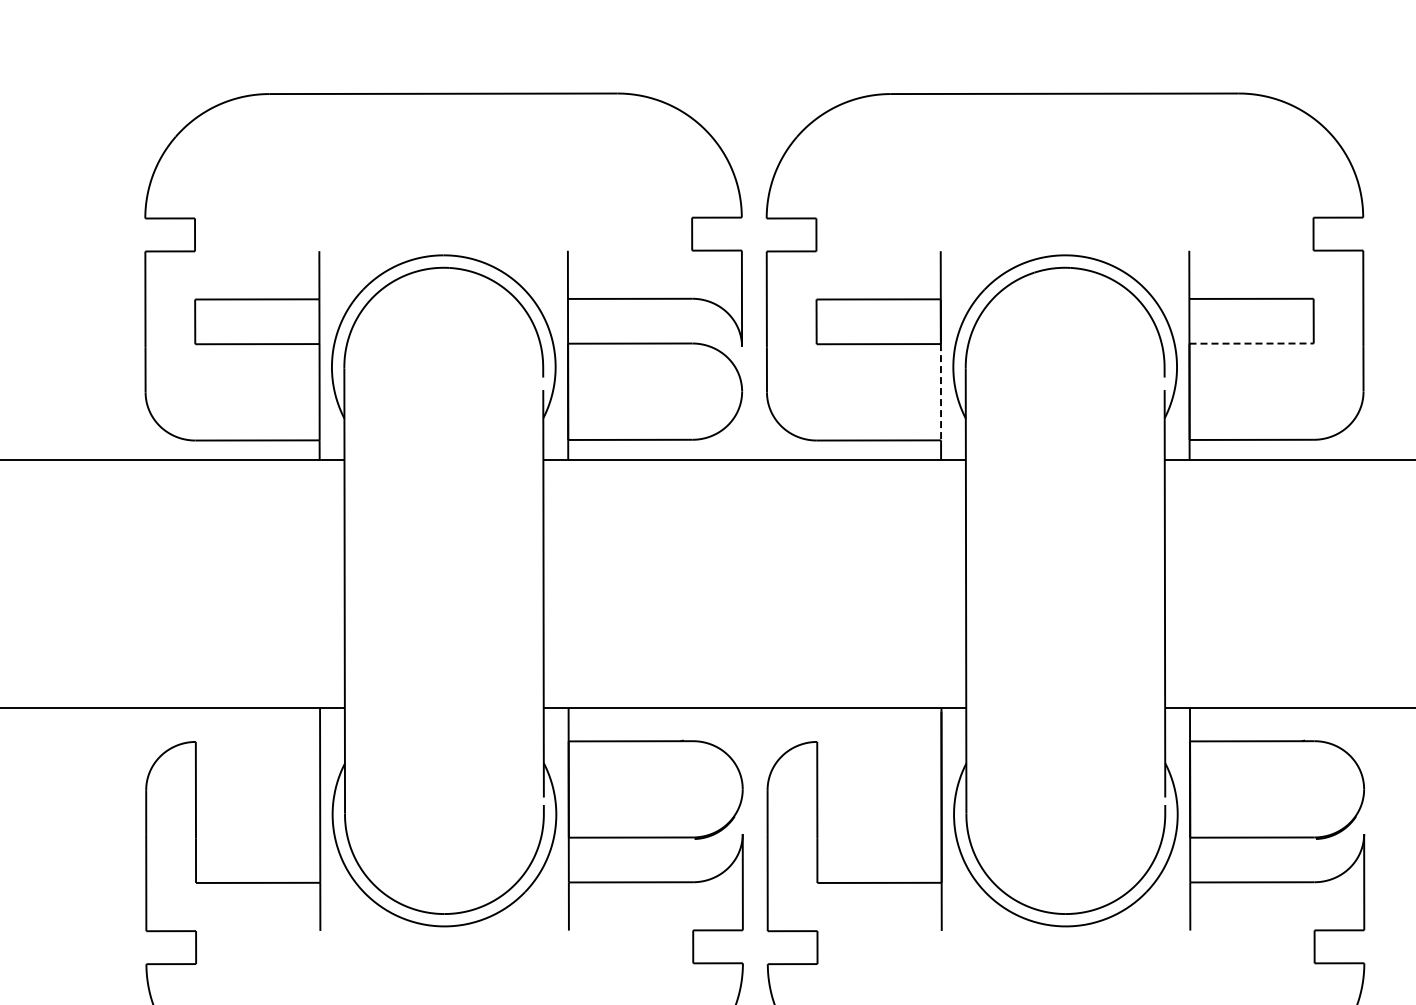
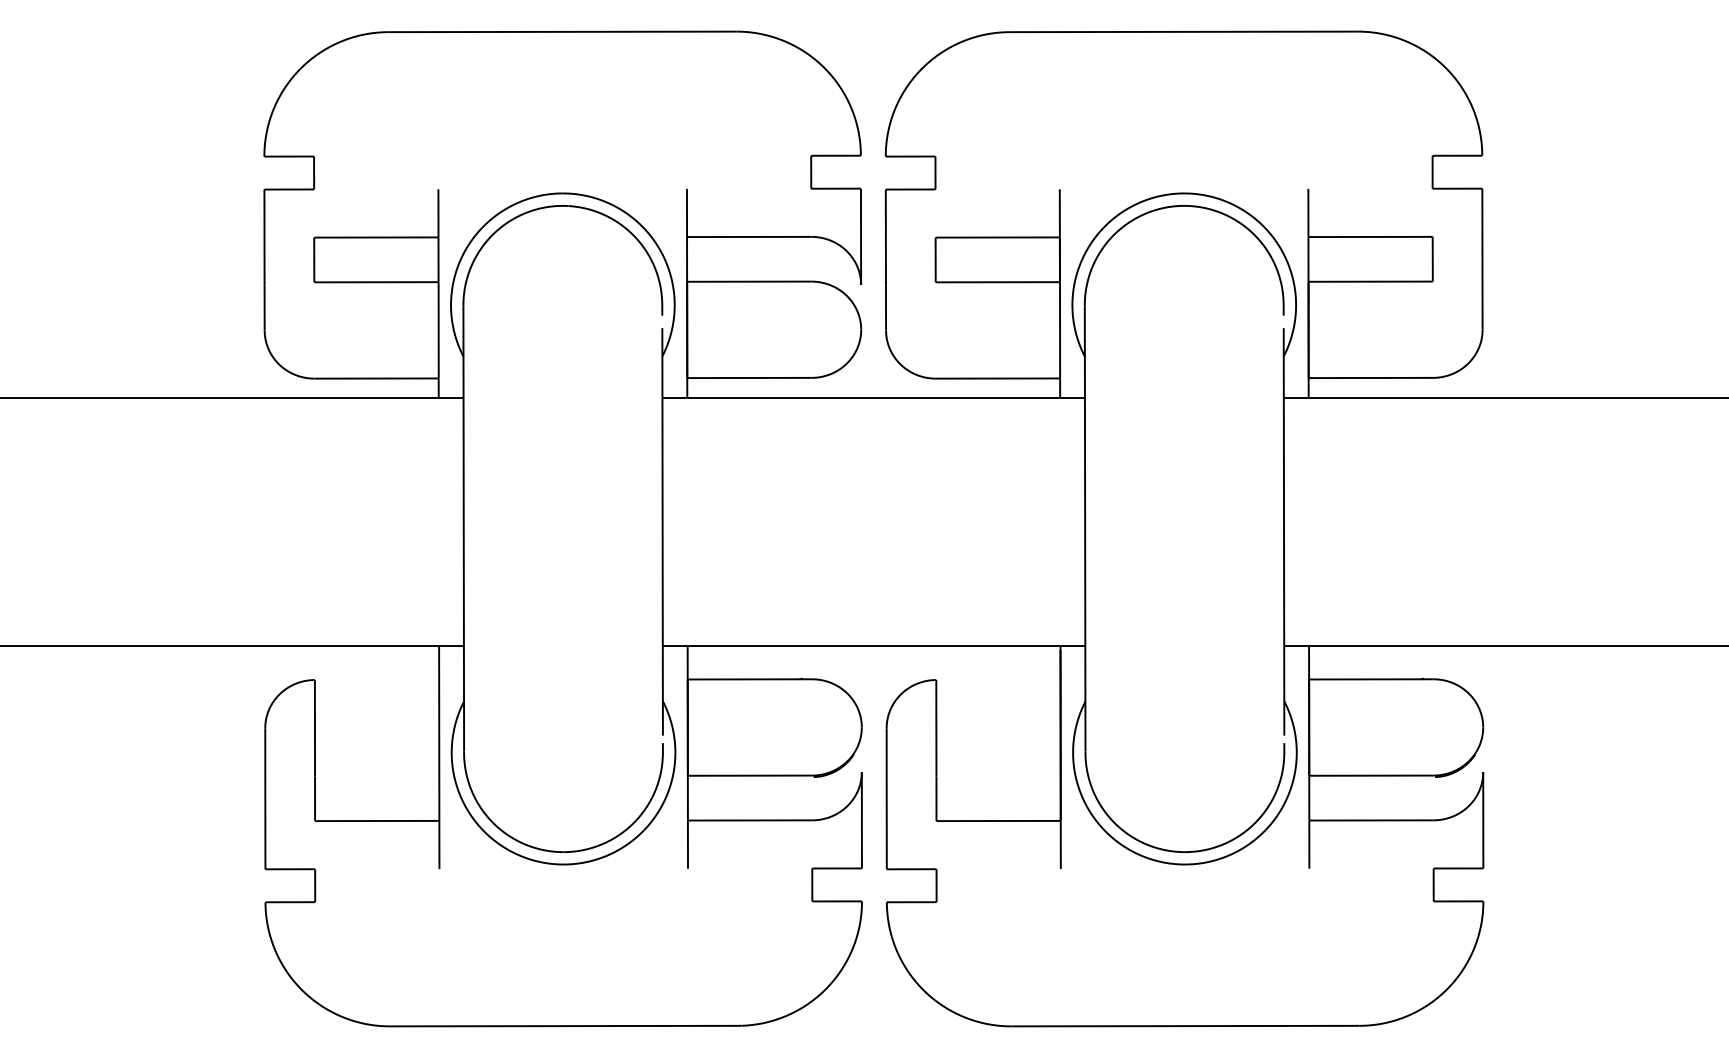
line: (1252, 343) -> (1371, 281), dashed -> solid
line: (941, 392) -> (1060, 330), dashed -> solid

